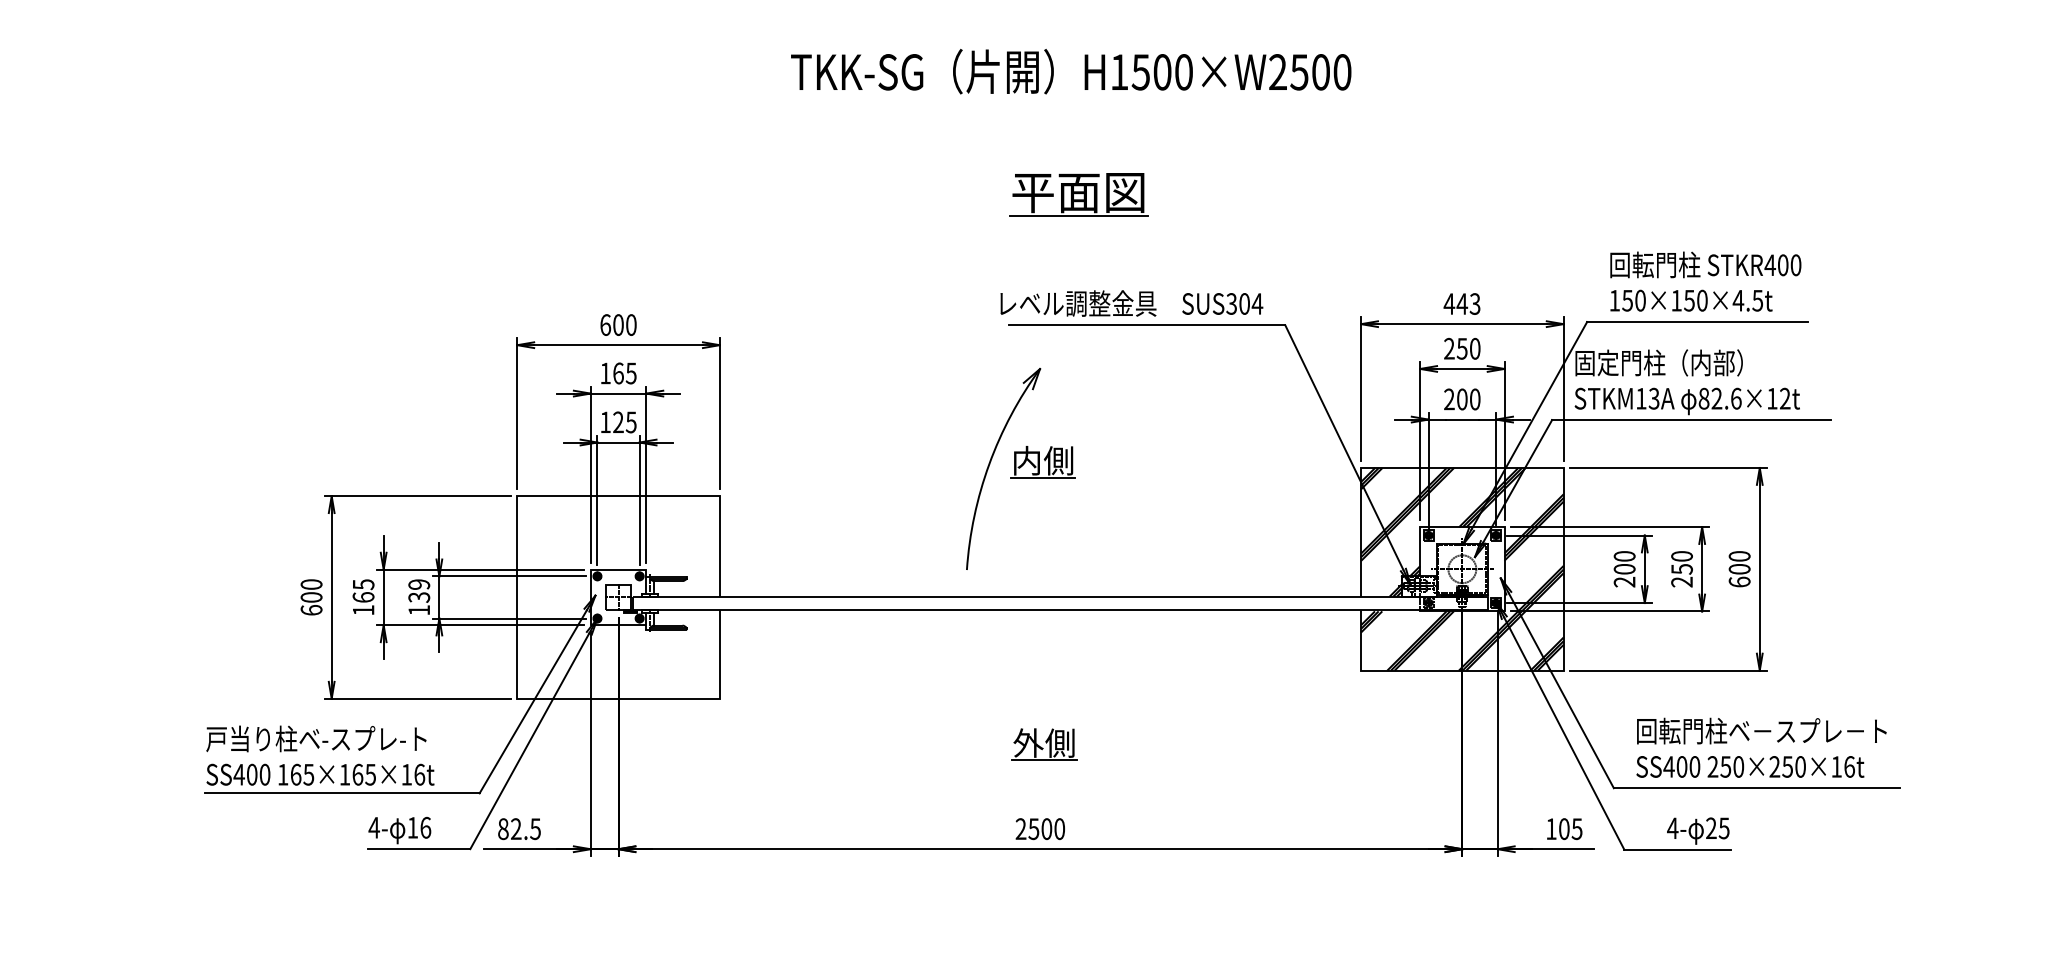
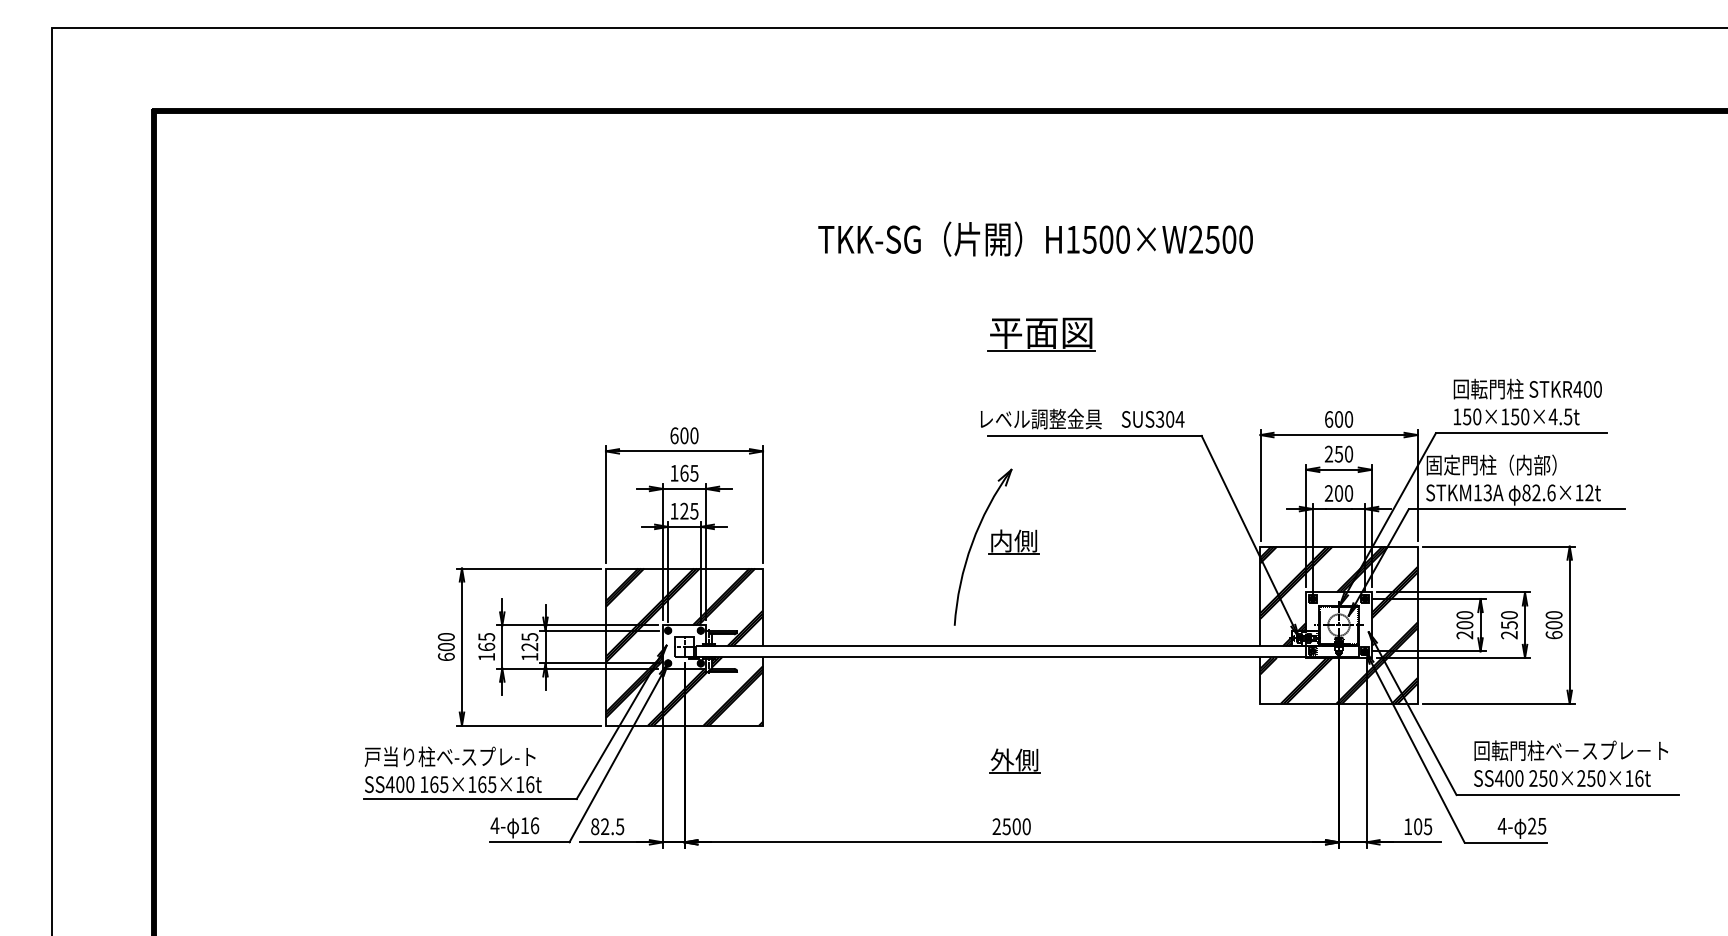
text: (1461, 304) -> (1338, 419), 443 -> 600
text: (418, 591) -> (529, 642), 139 -> 125
hatch: (618, 596) -> (684, 646), added

